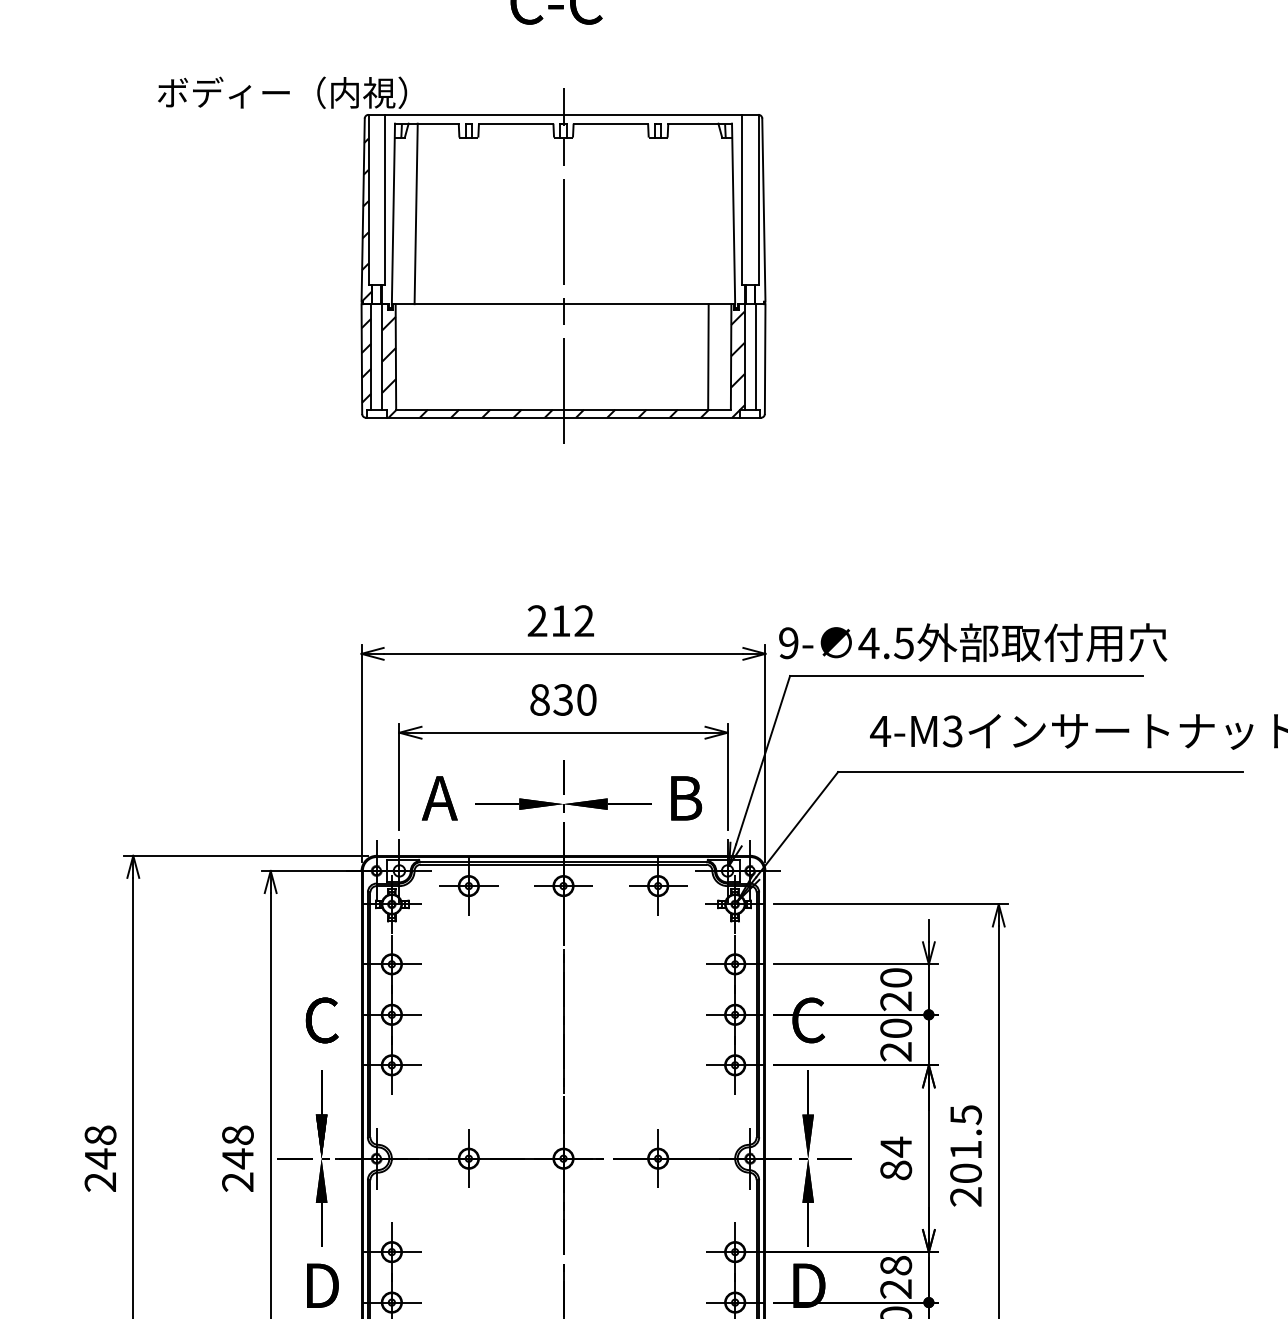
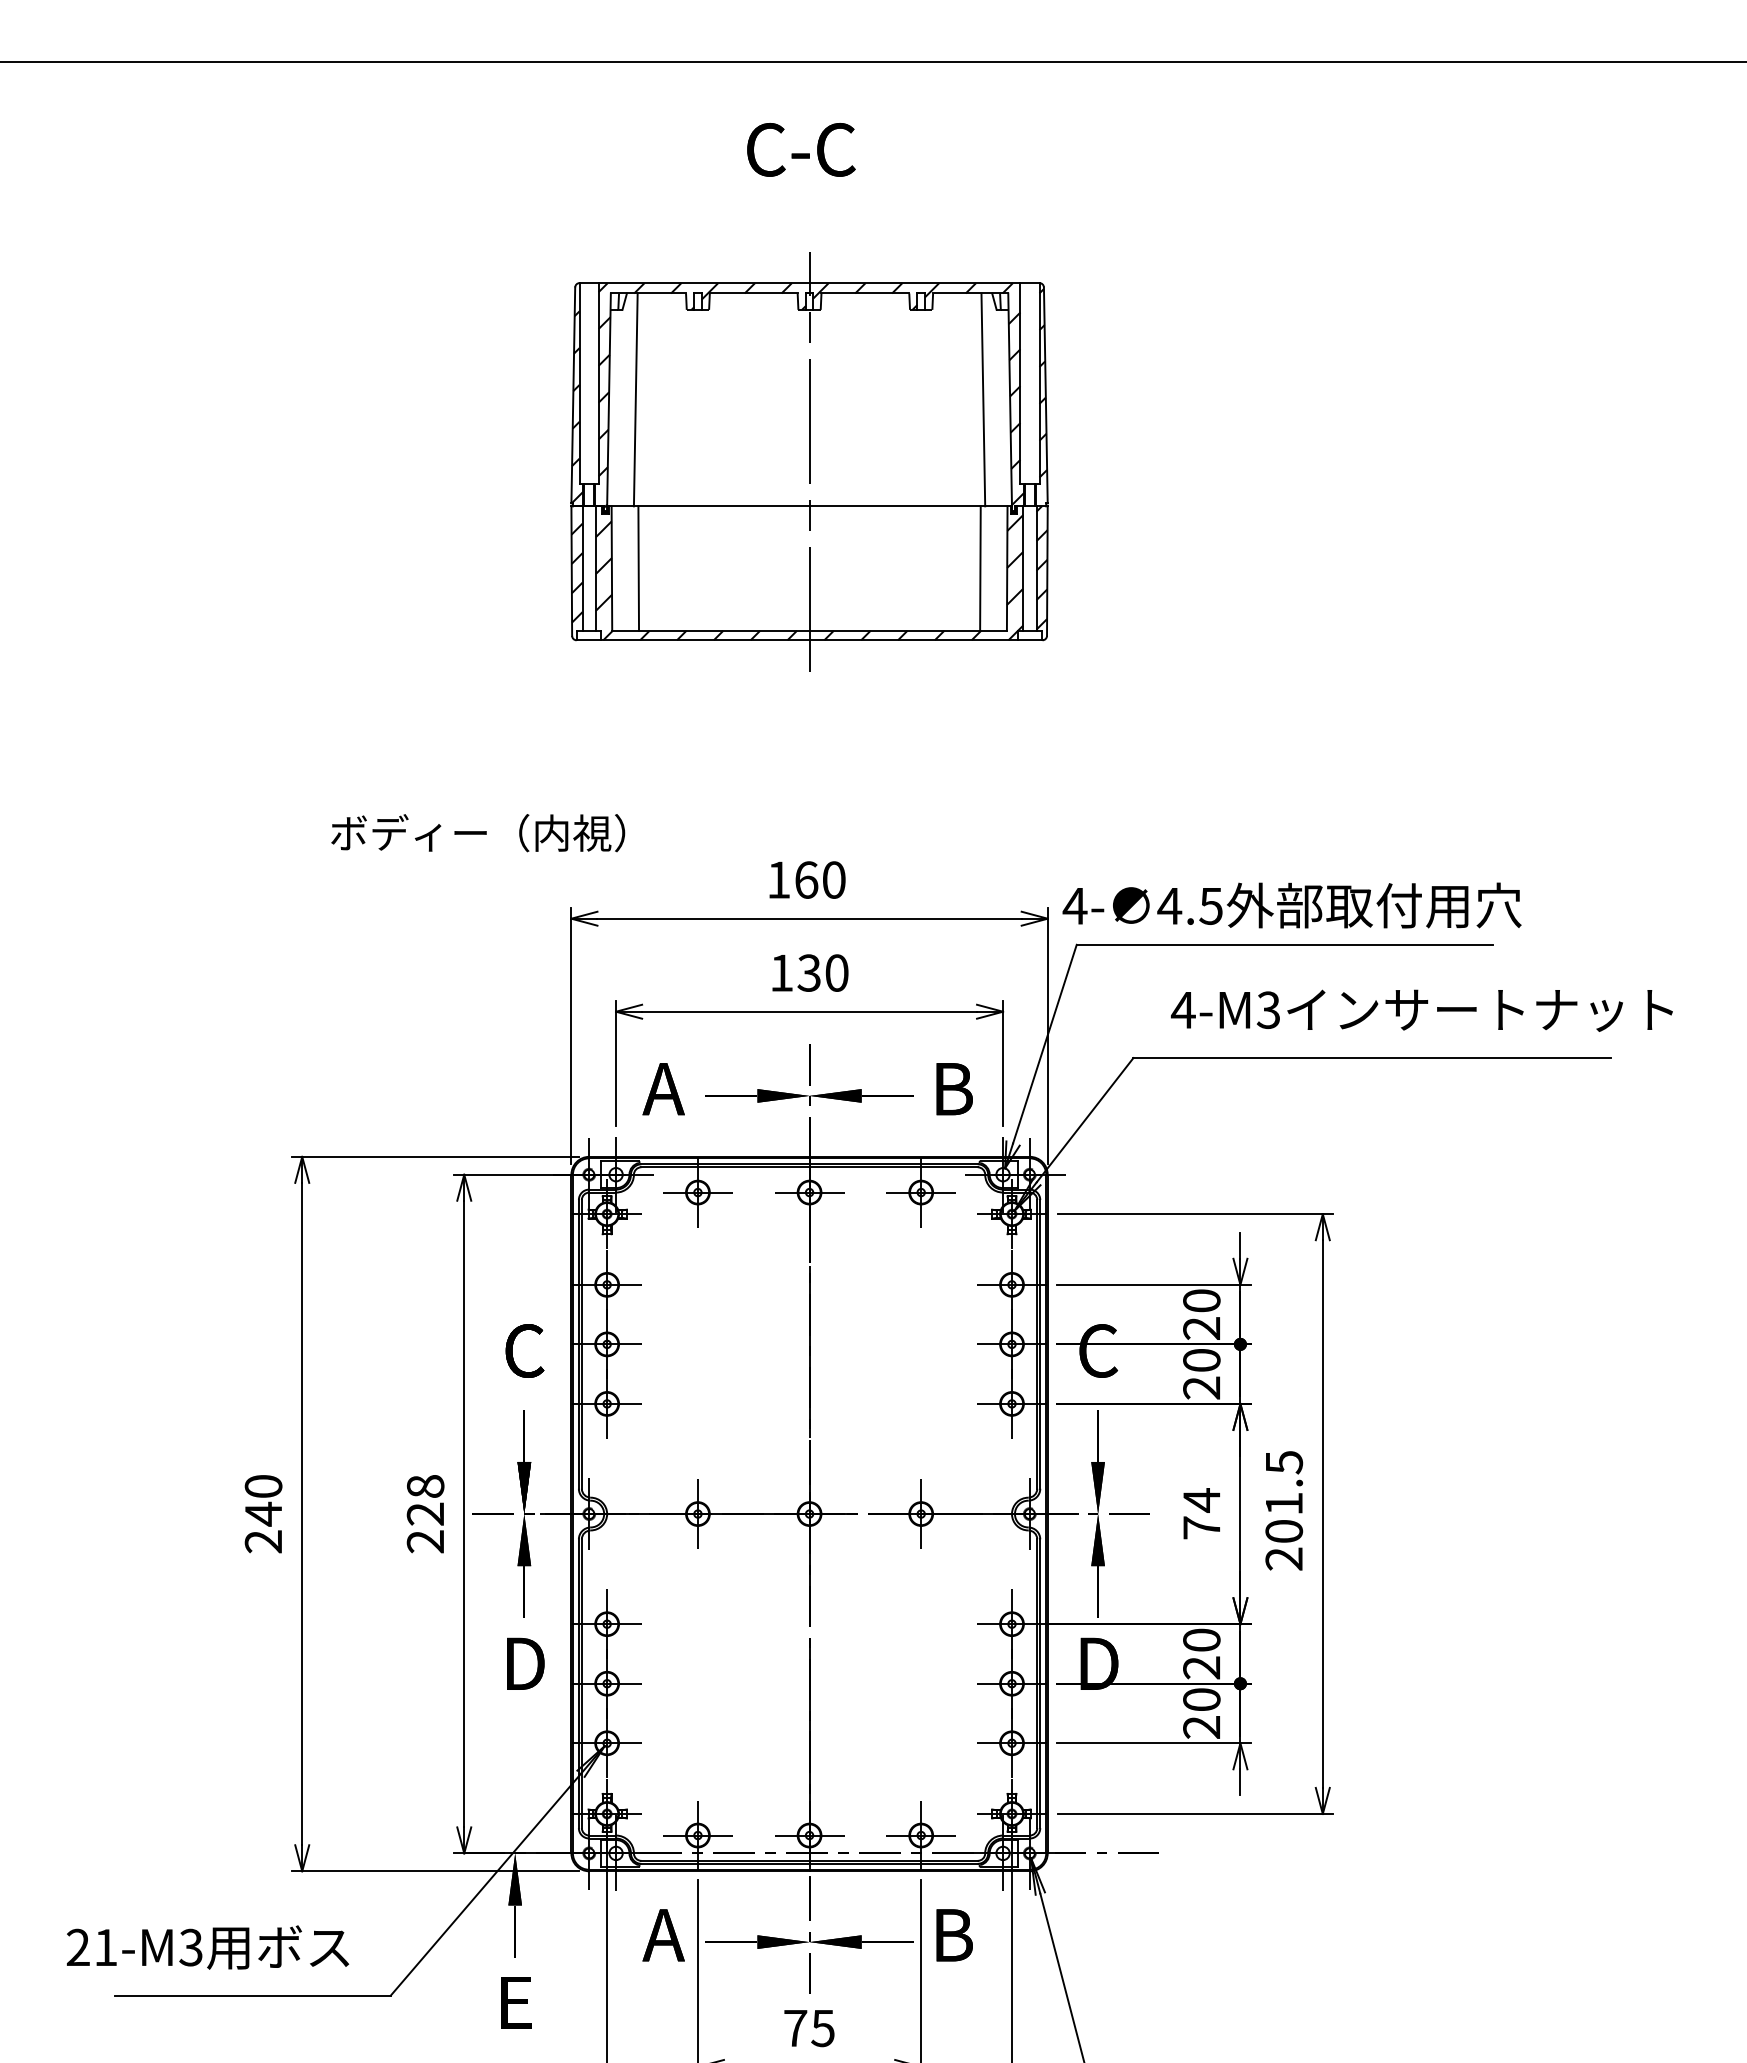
text: (282, 93) -> (478, 833), moved
hatch: (761, 199) -> (1043, 382), added
hatch: (564, 210) -> (810, 395), added
line: (711, 213) -> (983, 399), added
line: (418, 356) -> (638, 568), added
hatch: (760, 356) -> (1041, 567), added
text: (560, 620) -> (806, 879), 212 -> 160
text: (788, 642) -> (1074, 905), 9- -> 4-
text: (539, 699) -> (781, 972), 830 -> 130
text: (100, 1135) -> (263, 1486), 248 -> 240
text: (236, 1158) -> (424, 1513), 248 -> 228
text: (895, 1170) -> (1201, 1527), 84 -> 74
text: (895, 1265) -> (1201, 1639), 28 -> 20

